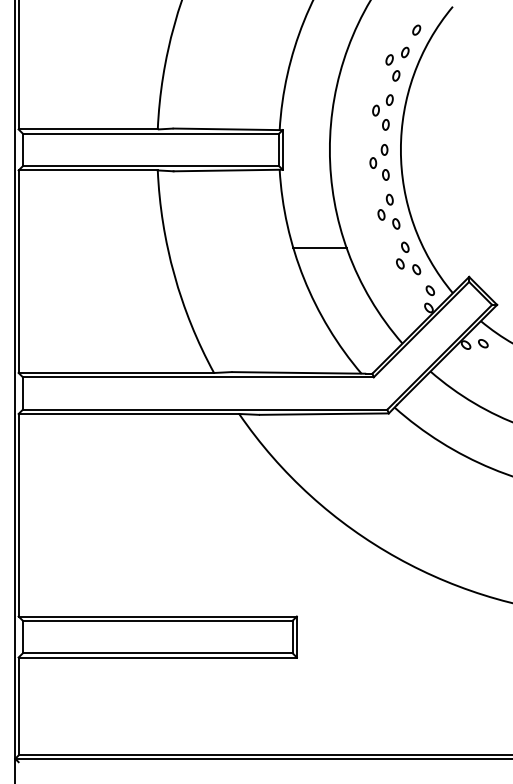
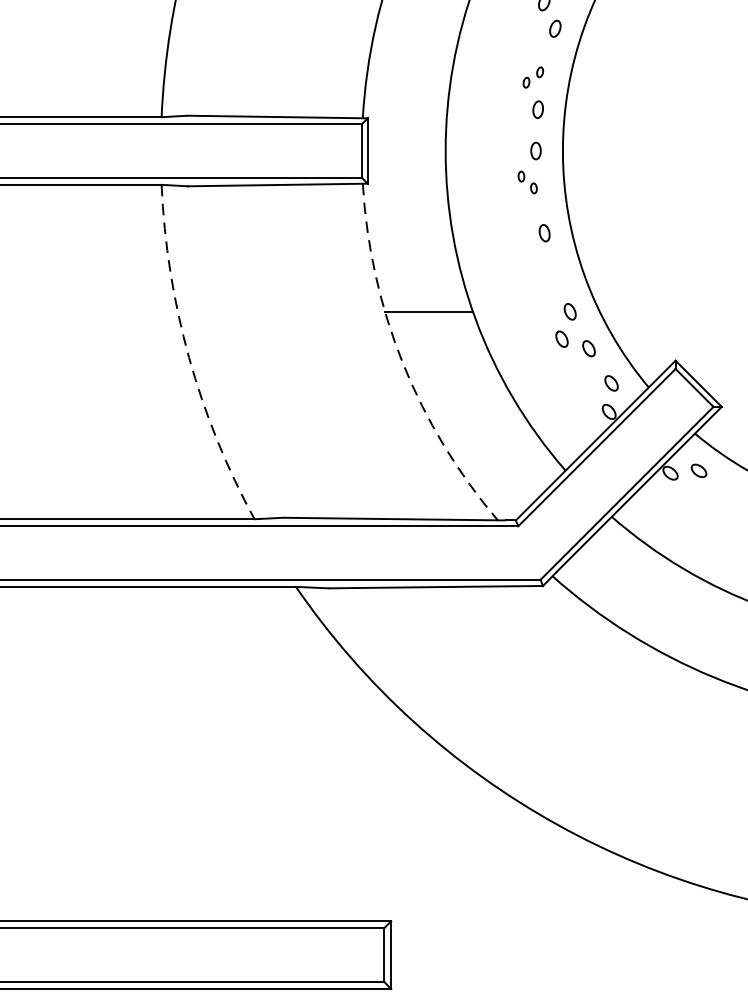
part: (382, 105) -> (532, 77), size x0.6
part: (379, 168) -> (527, 181), size x0.6
part: (388, 219) -> (542, 265), removed
arc: (174, 274) -> (189, 356), solid -> dashed
arc: (304, 278) -> (403, 363), solid -> dashed

